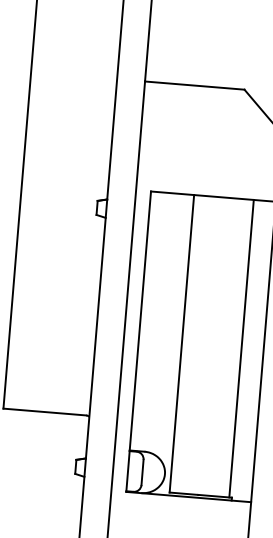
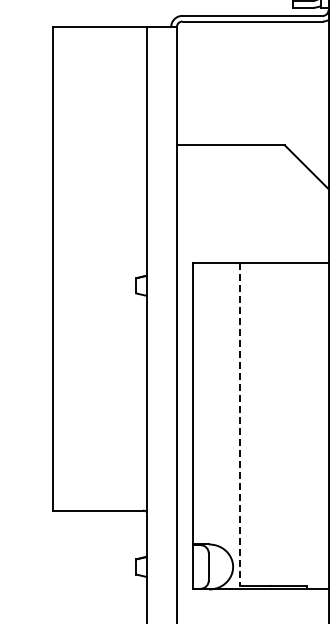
line: (181, 344) -> (239, 425), solid -> dashed
line: (241, 348) -> (304, 424), removed

